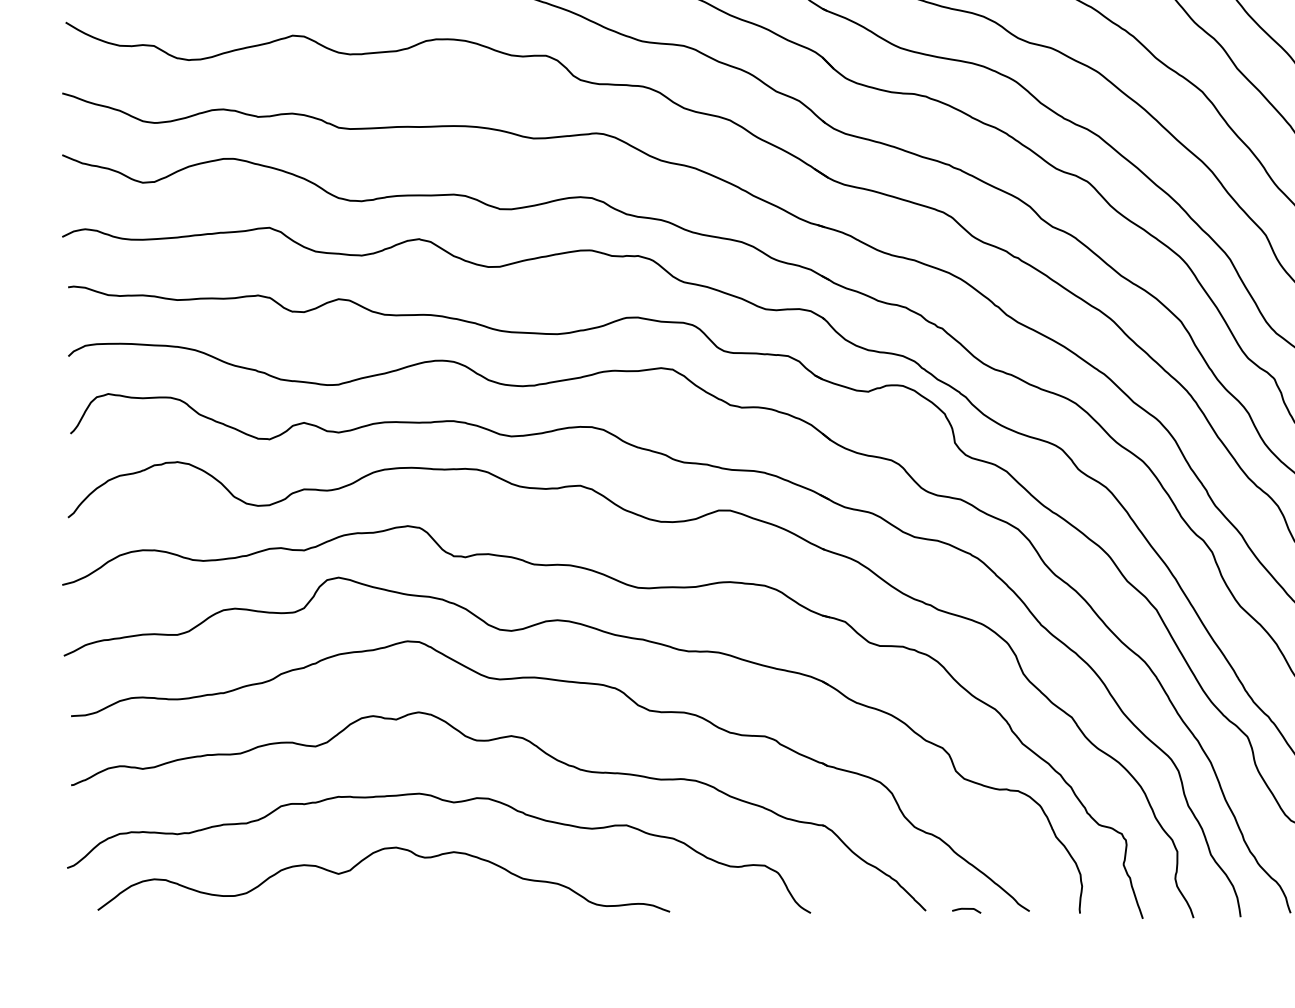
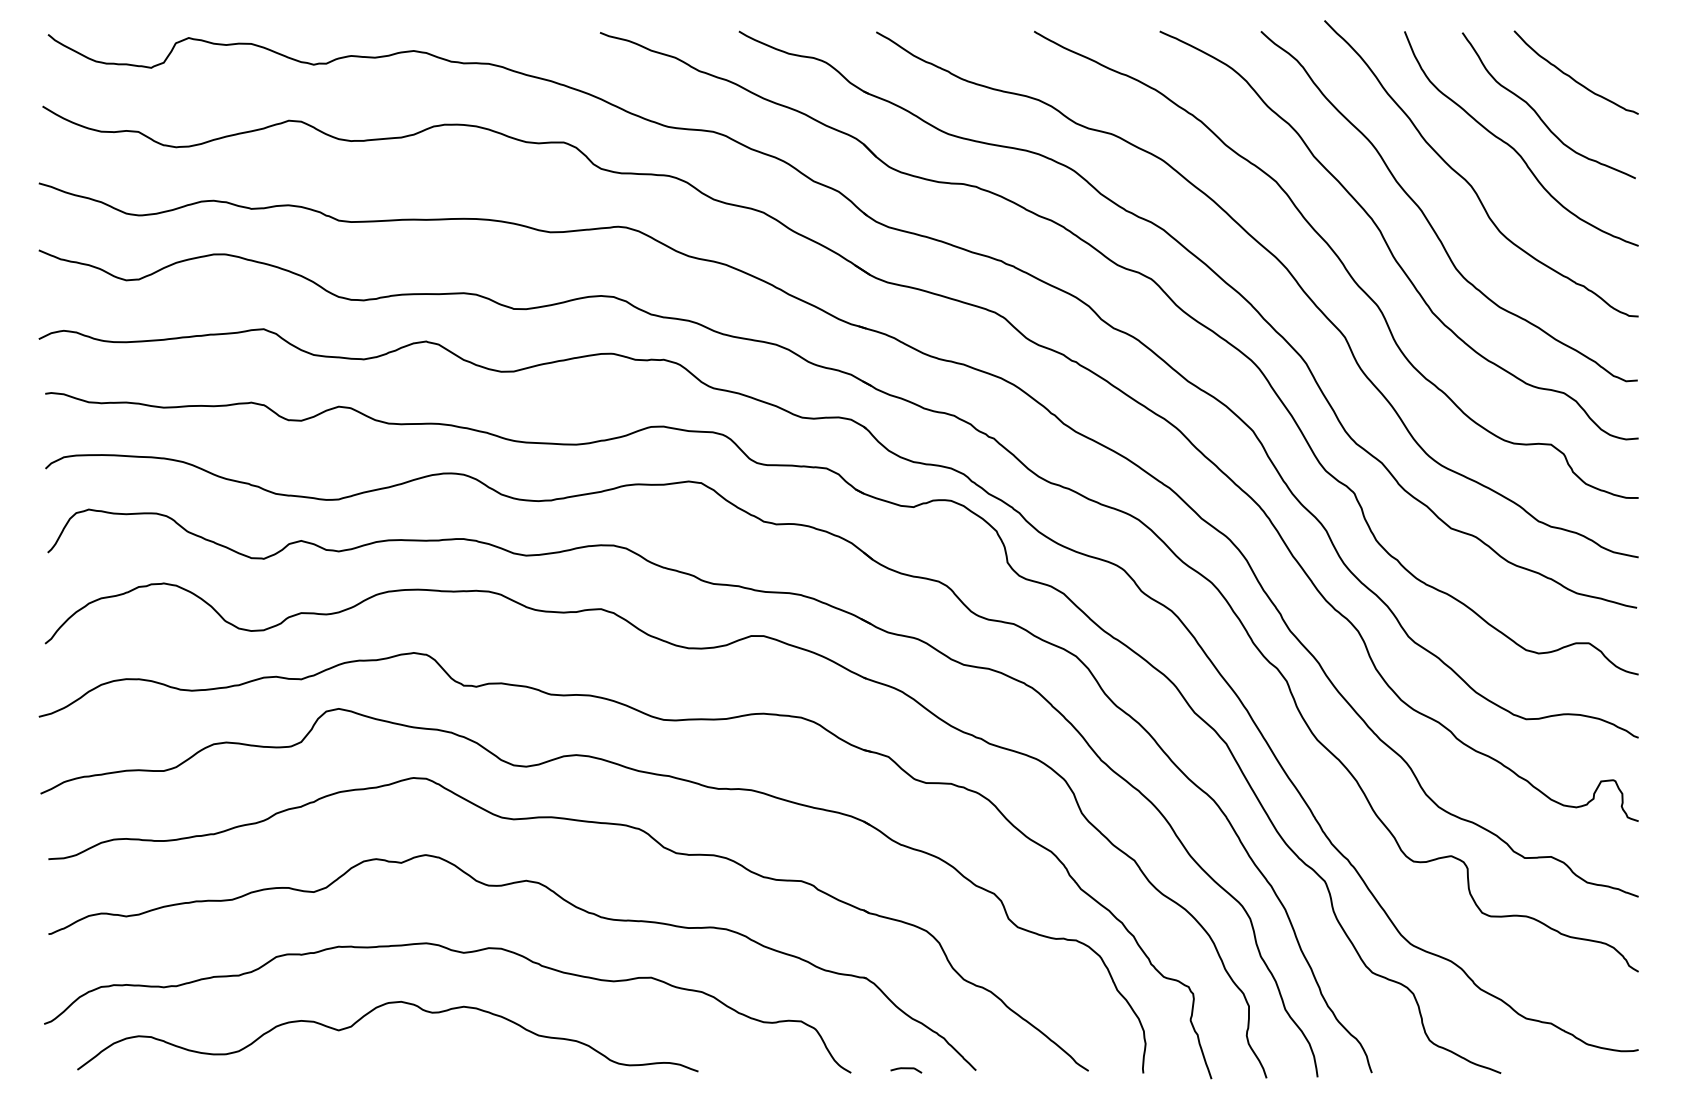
curve: (966, 909) -> (906, 1069), moved

